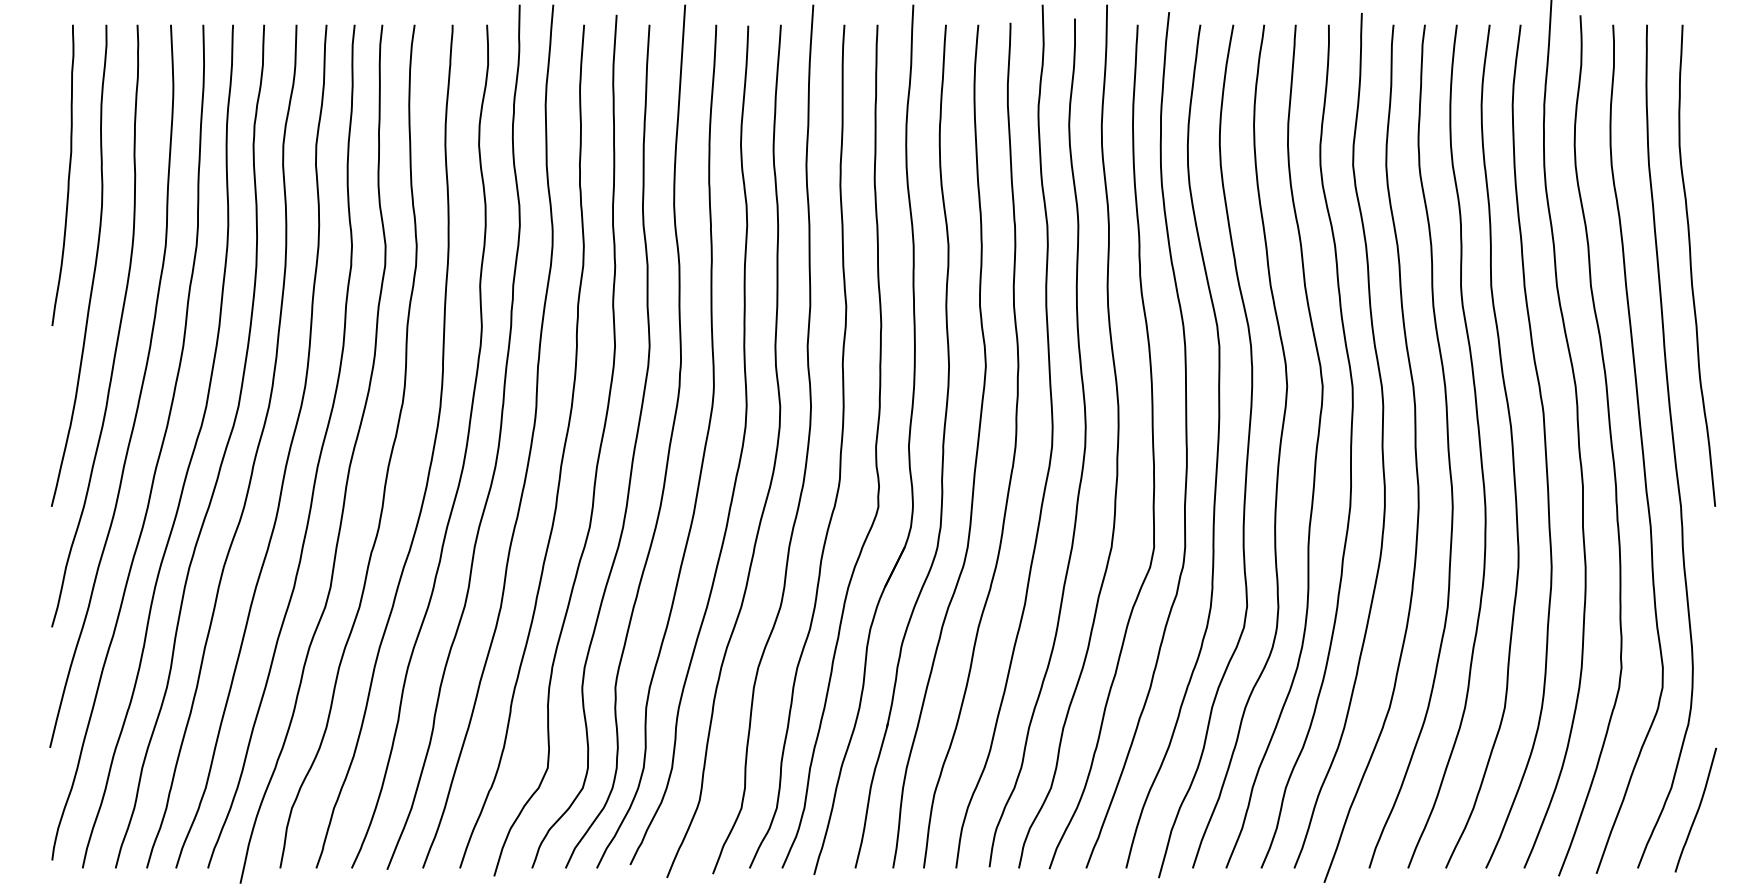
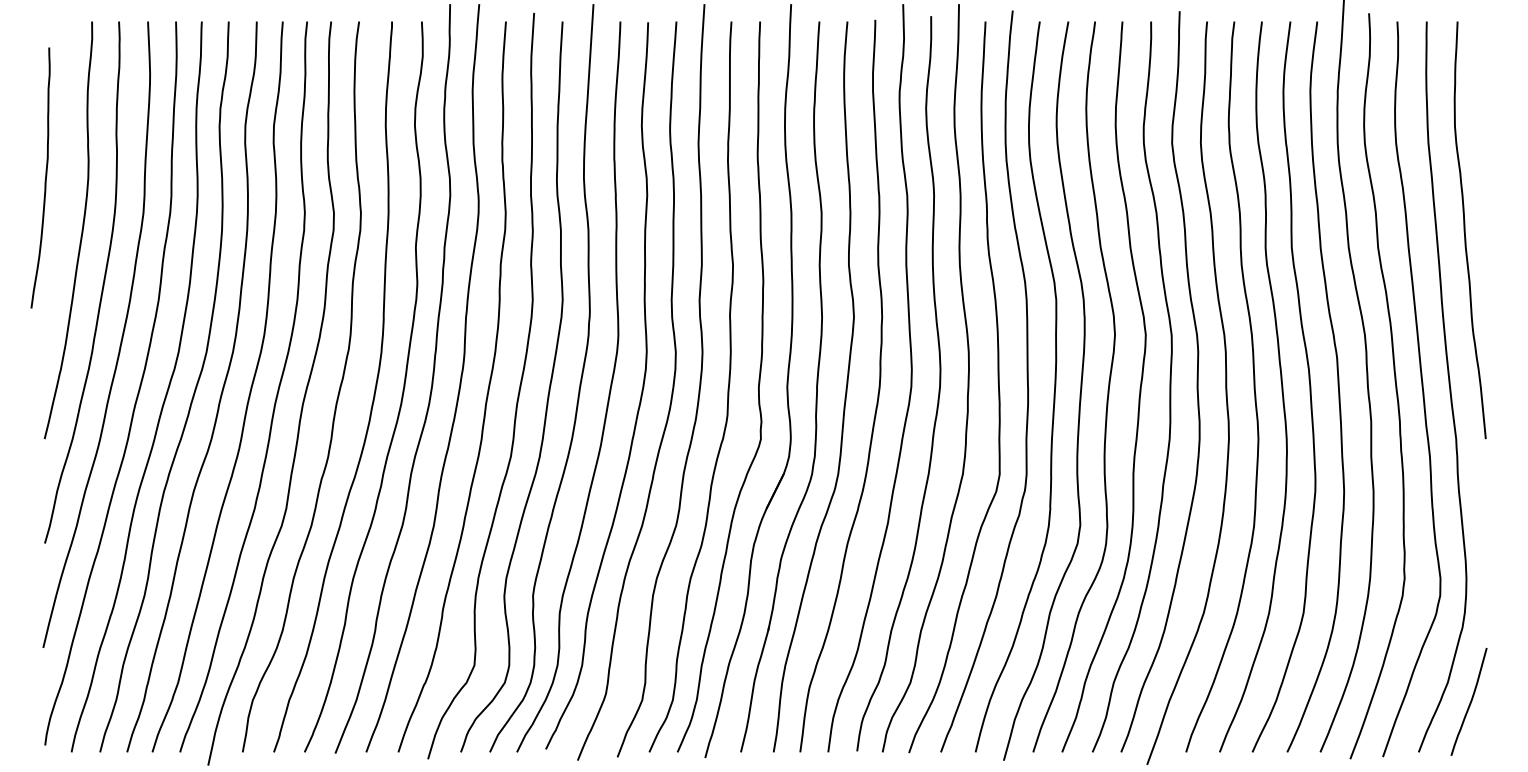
curve: (68, 174) -> (45, 177), moved

